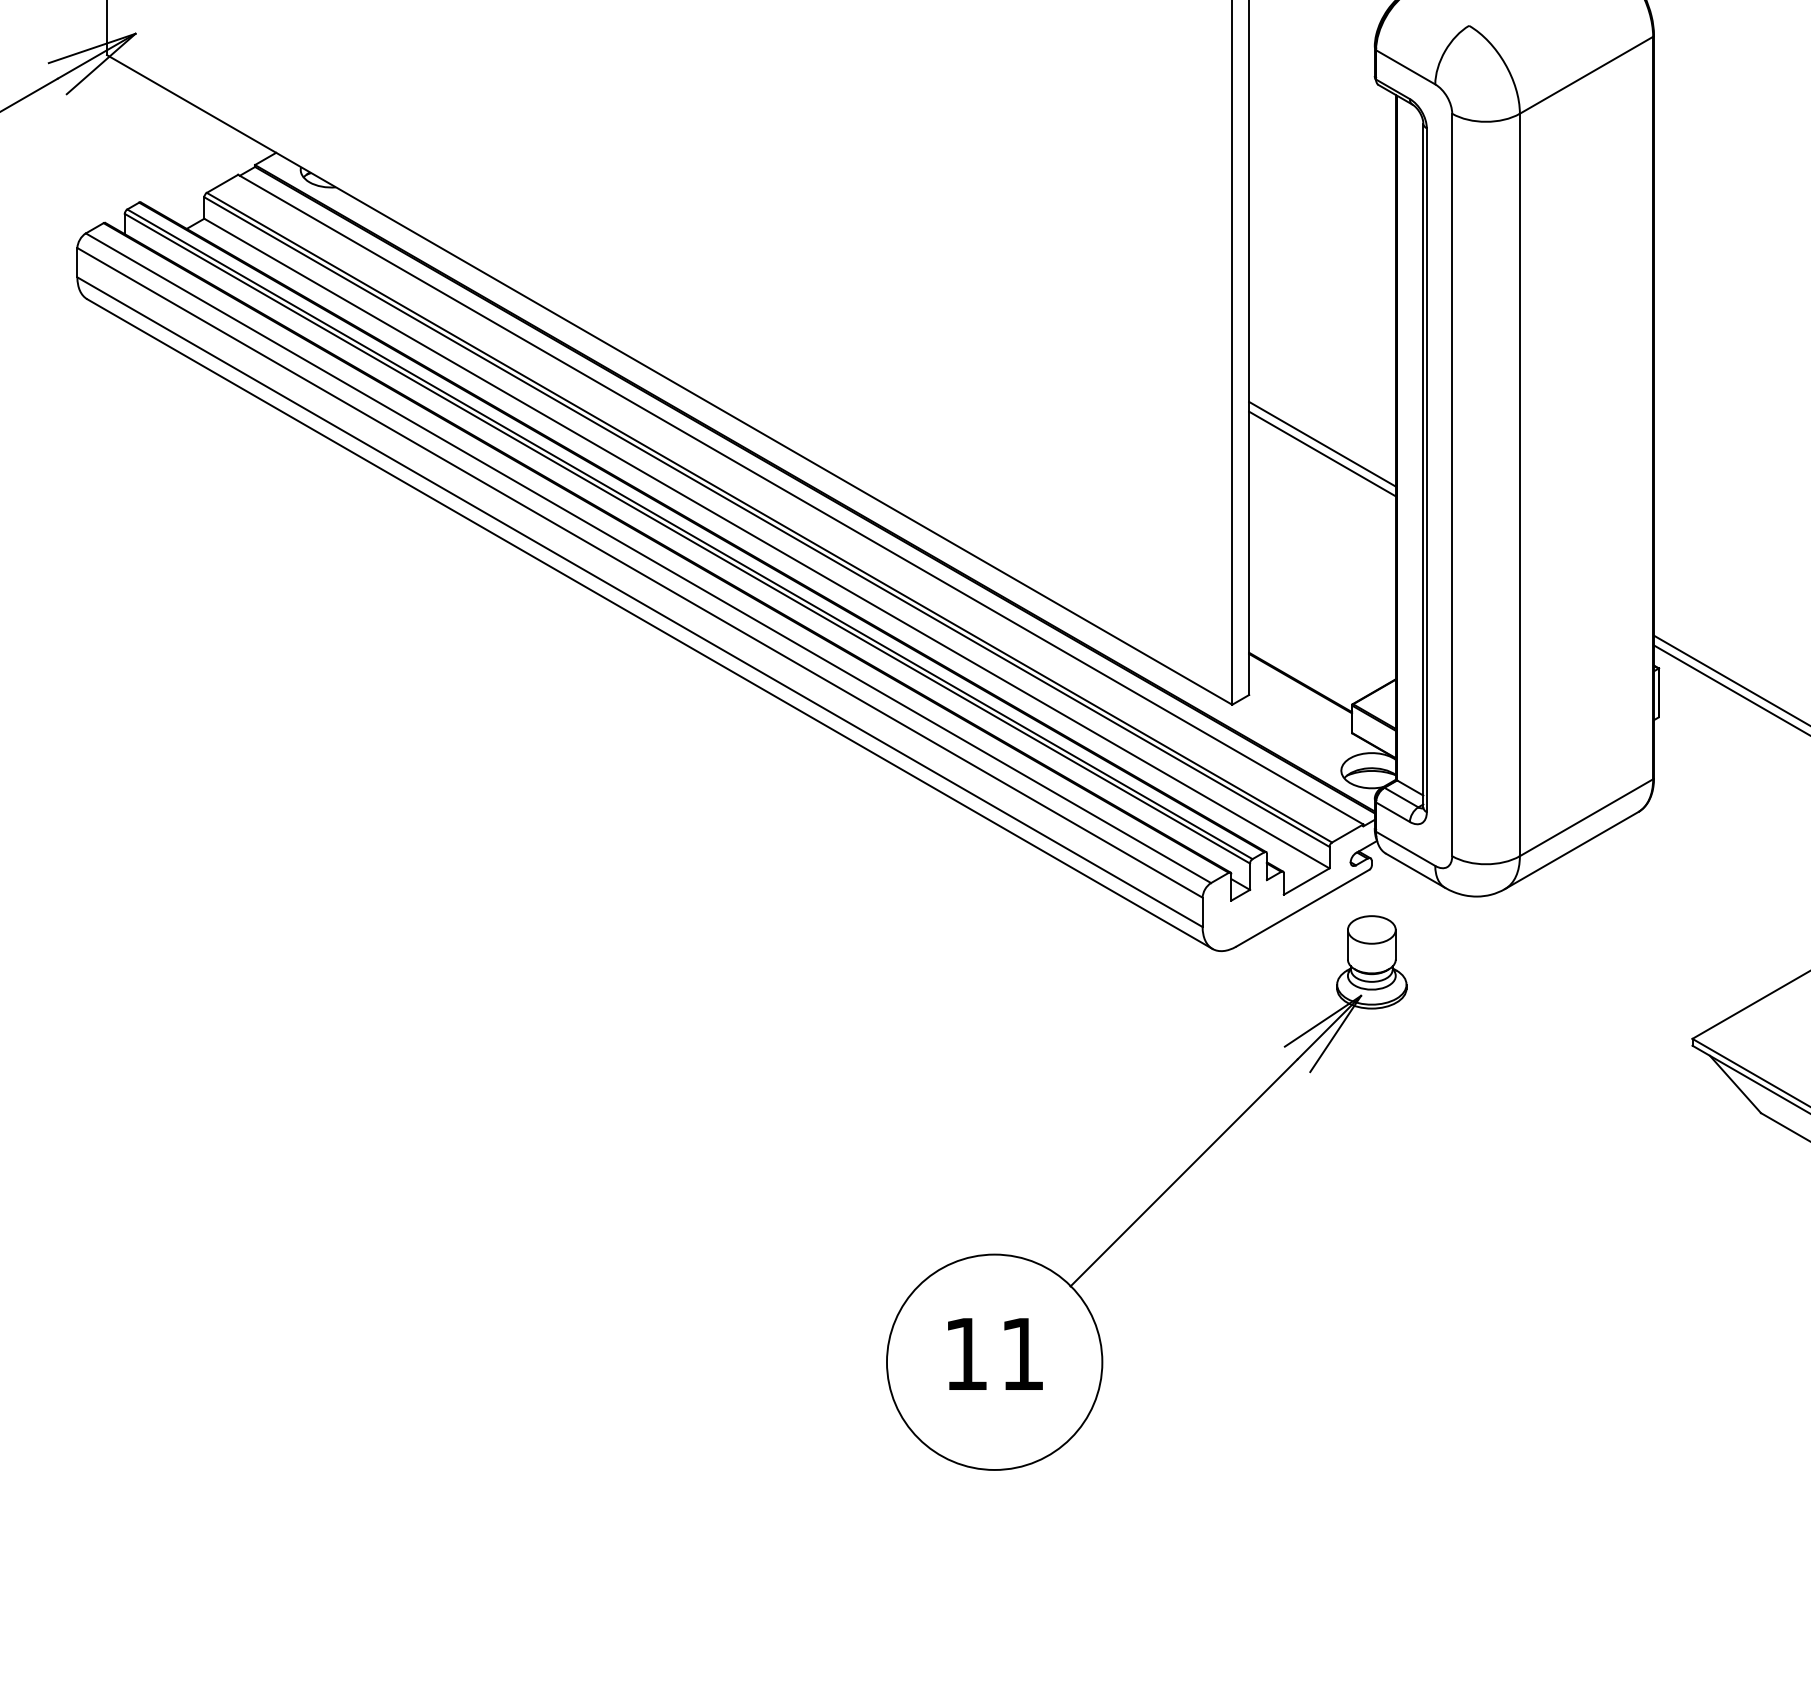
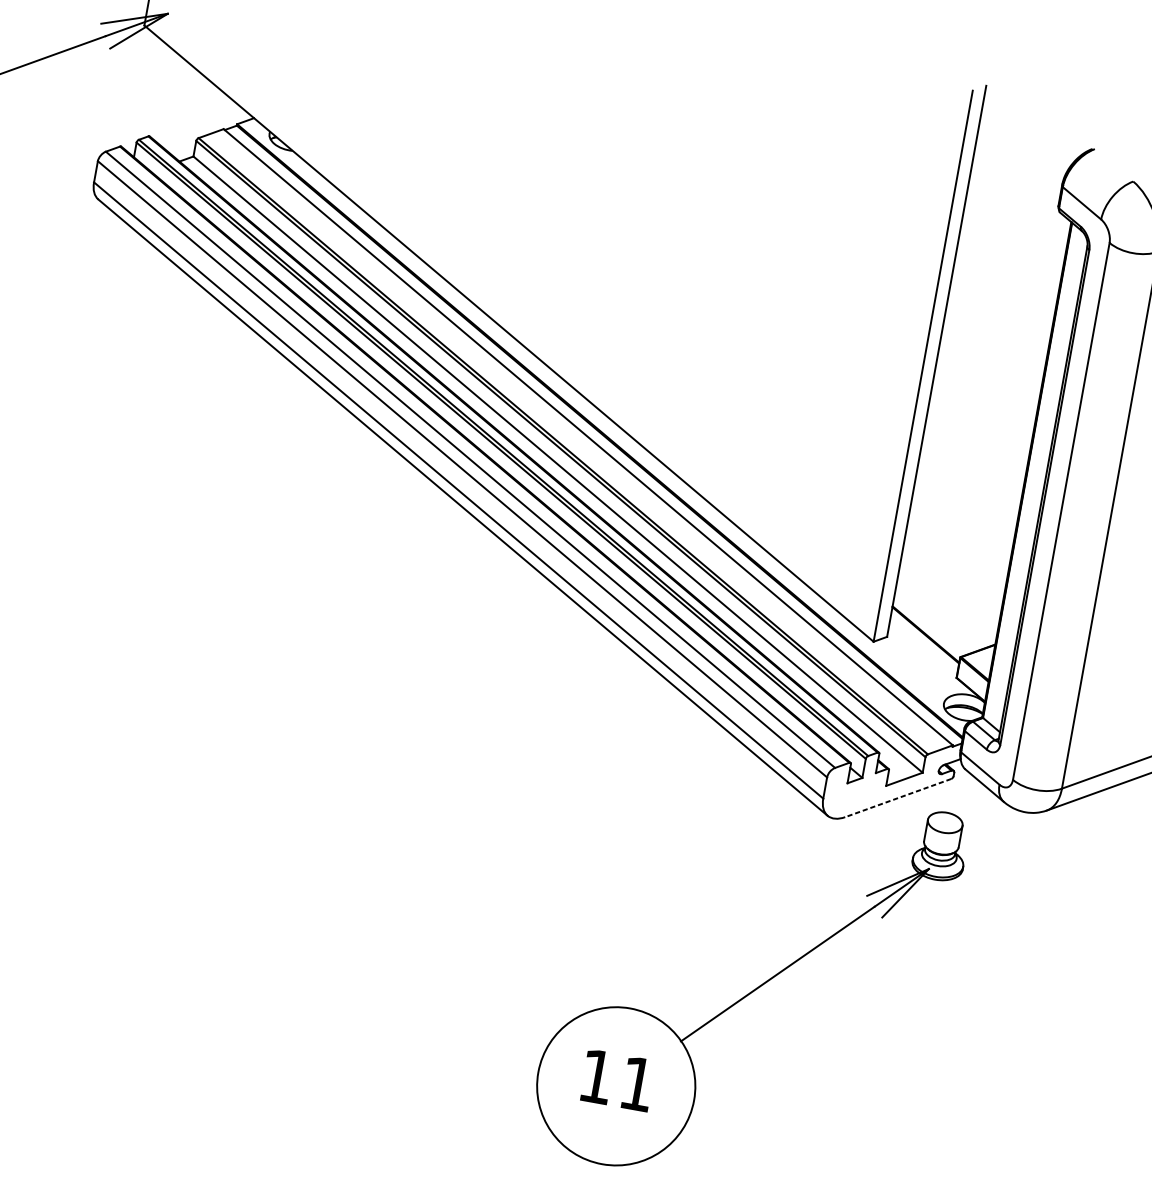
line: (1322, 443) -> (972, 464), removed
line: (1322, 453) -> (971, 471), removed
line: (1302, 908) -> (897, 798), solid -> dashed

